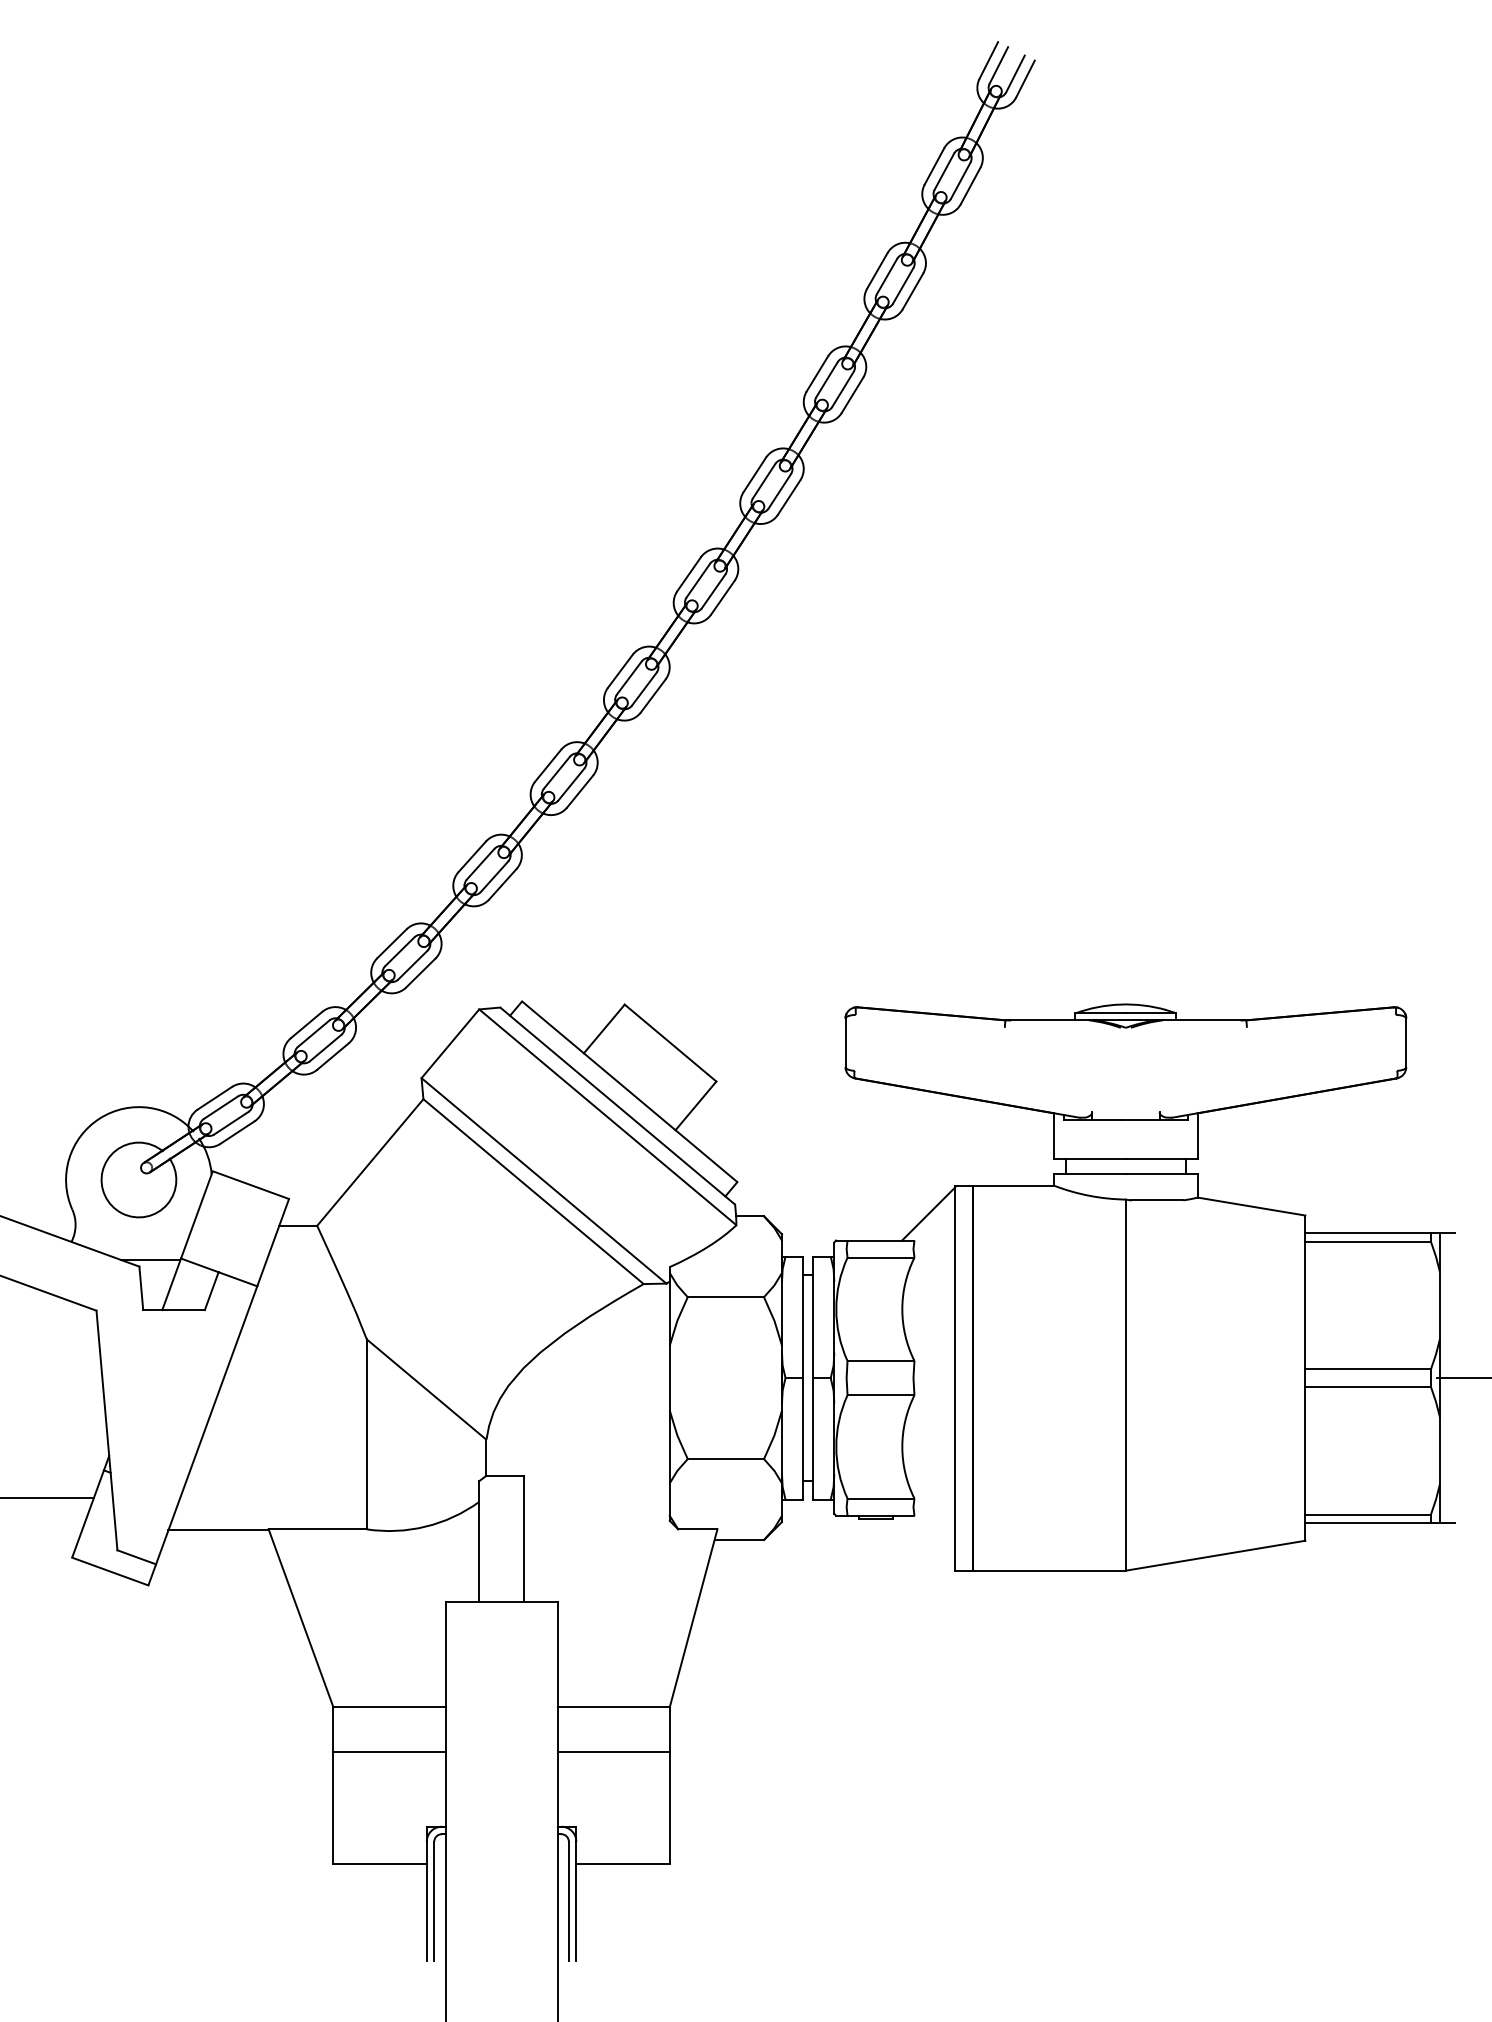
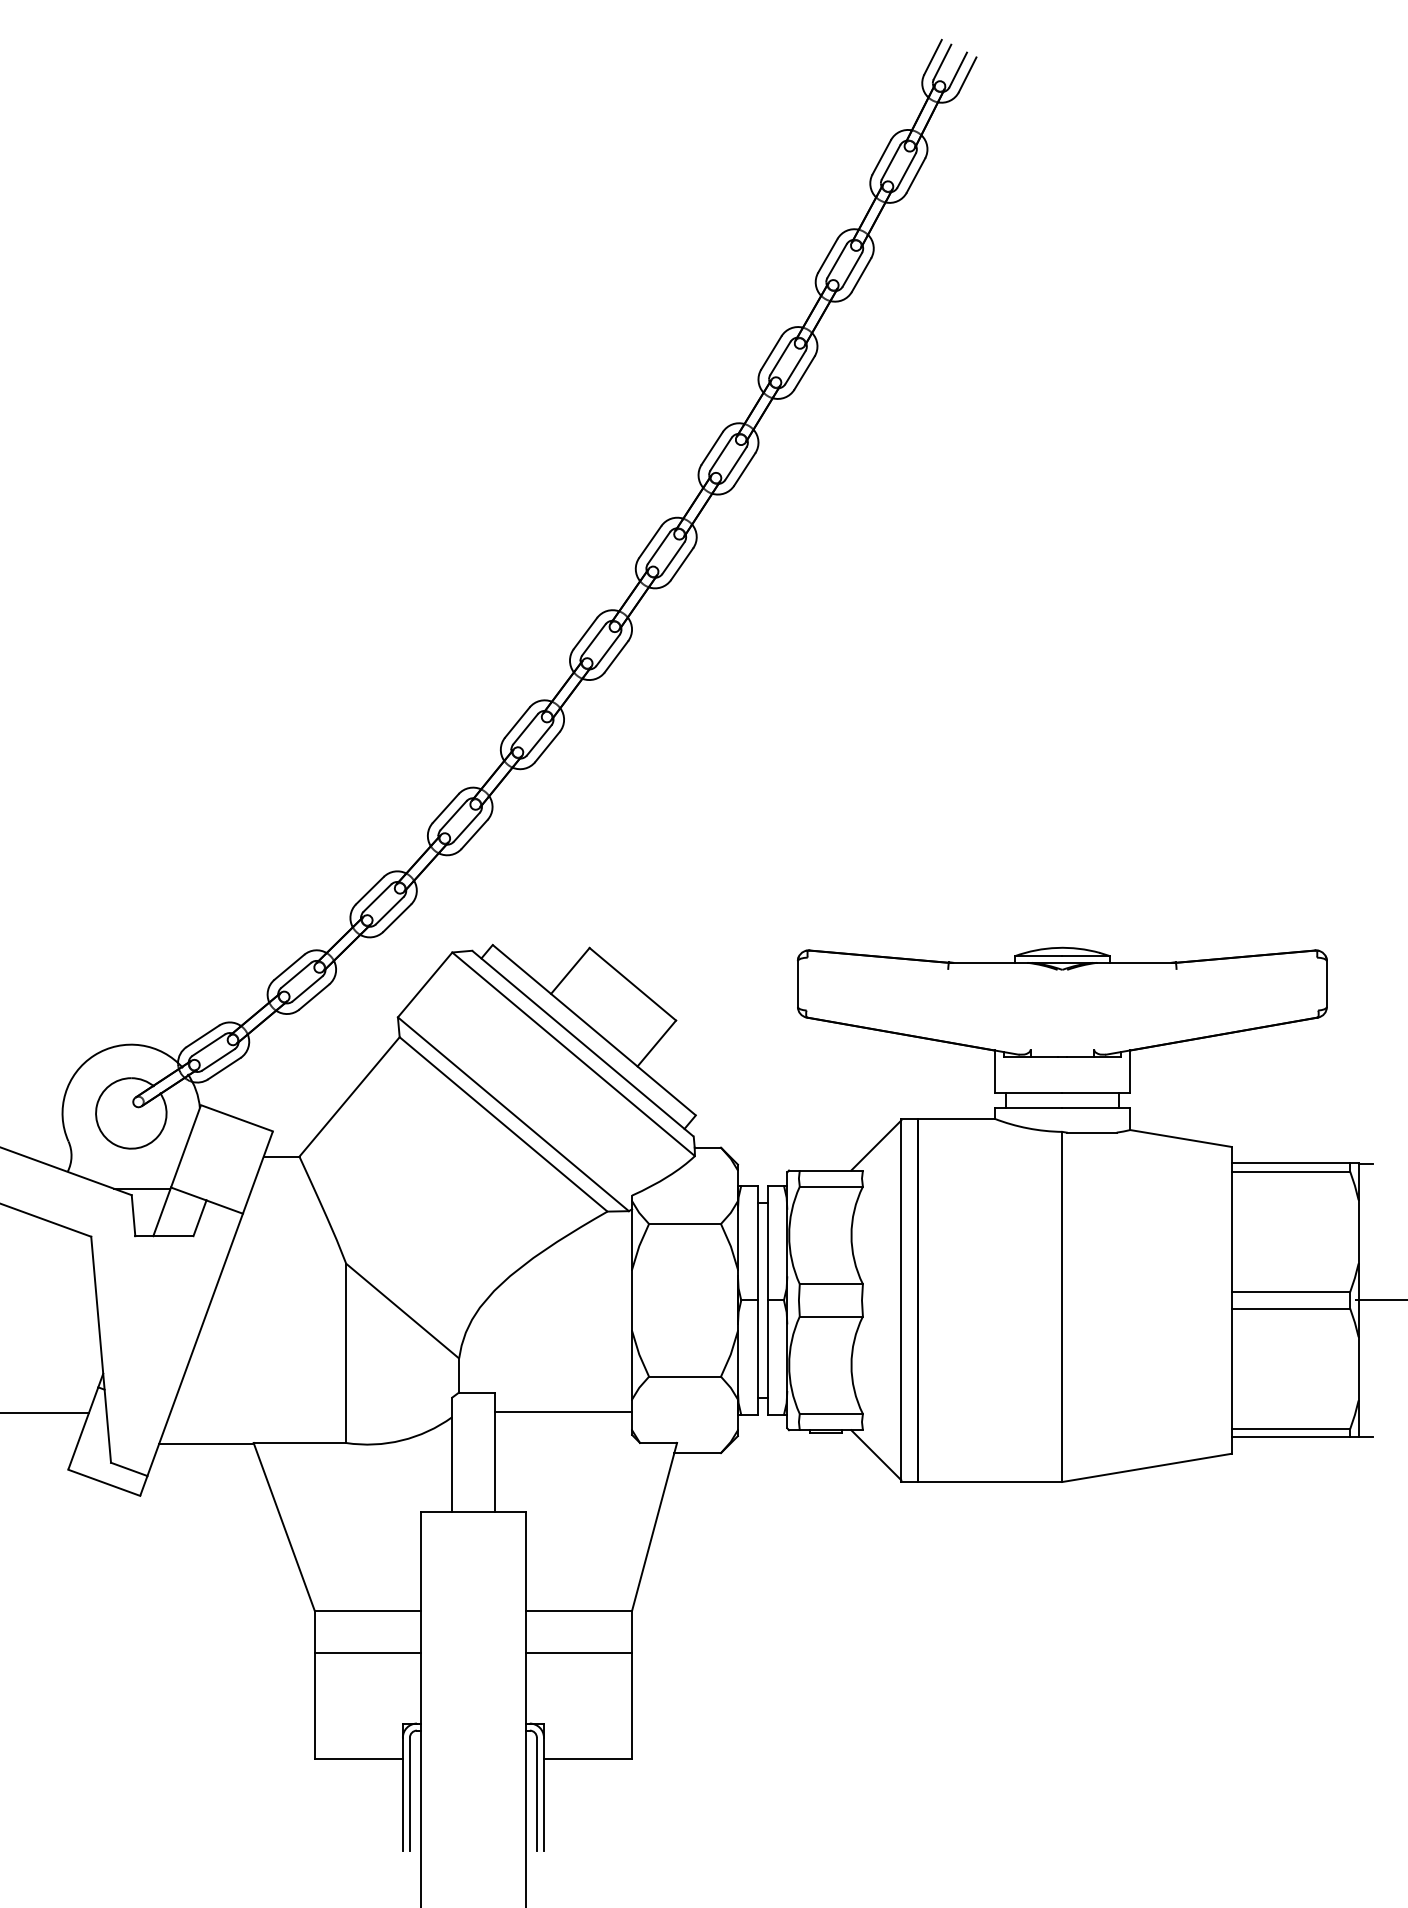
line: (596, 1496) -> (562, 1412), added
line: (928, 1541) -> (876, 1454), added

